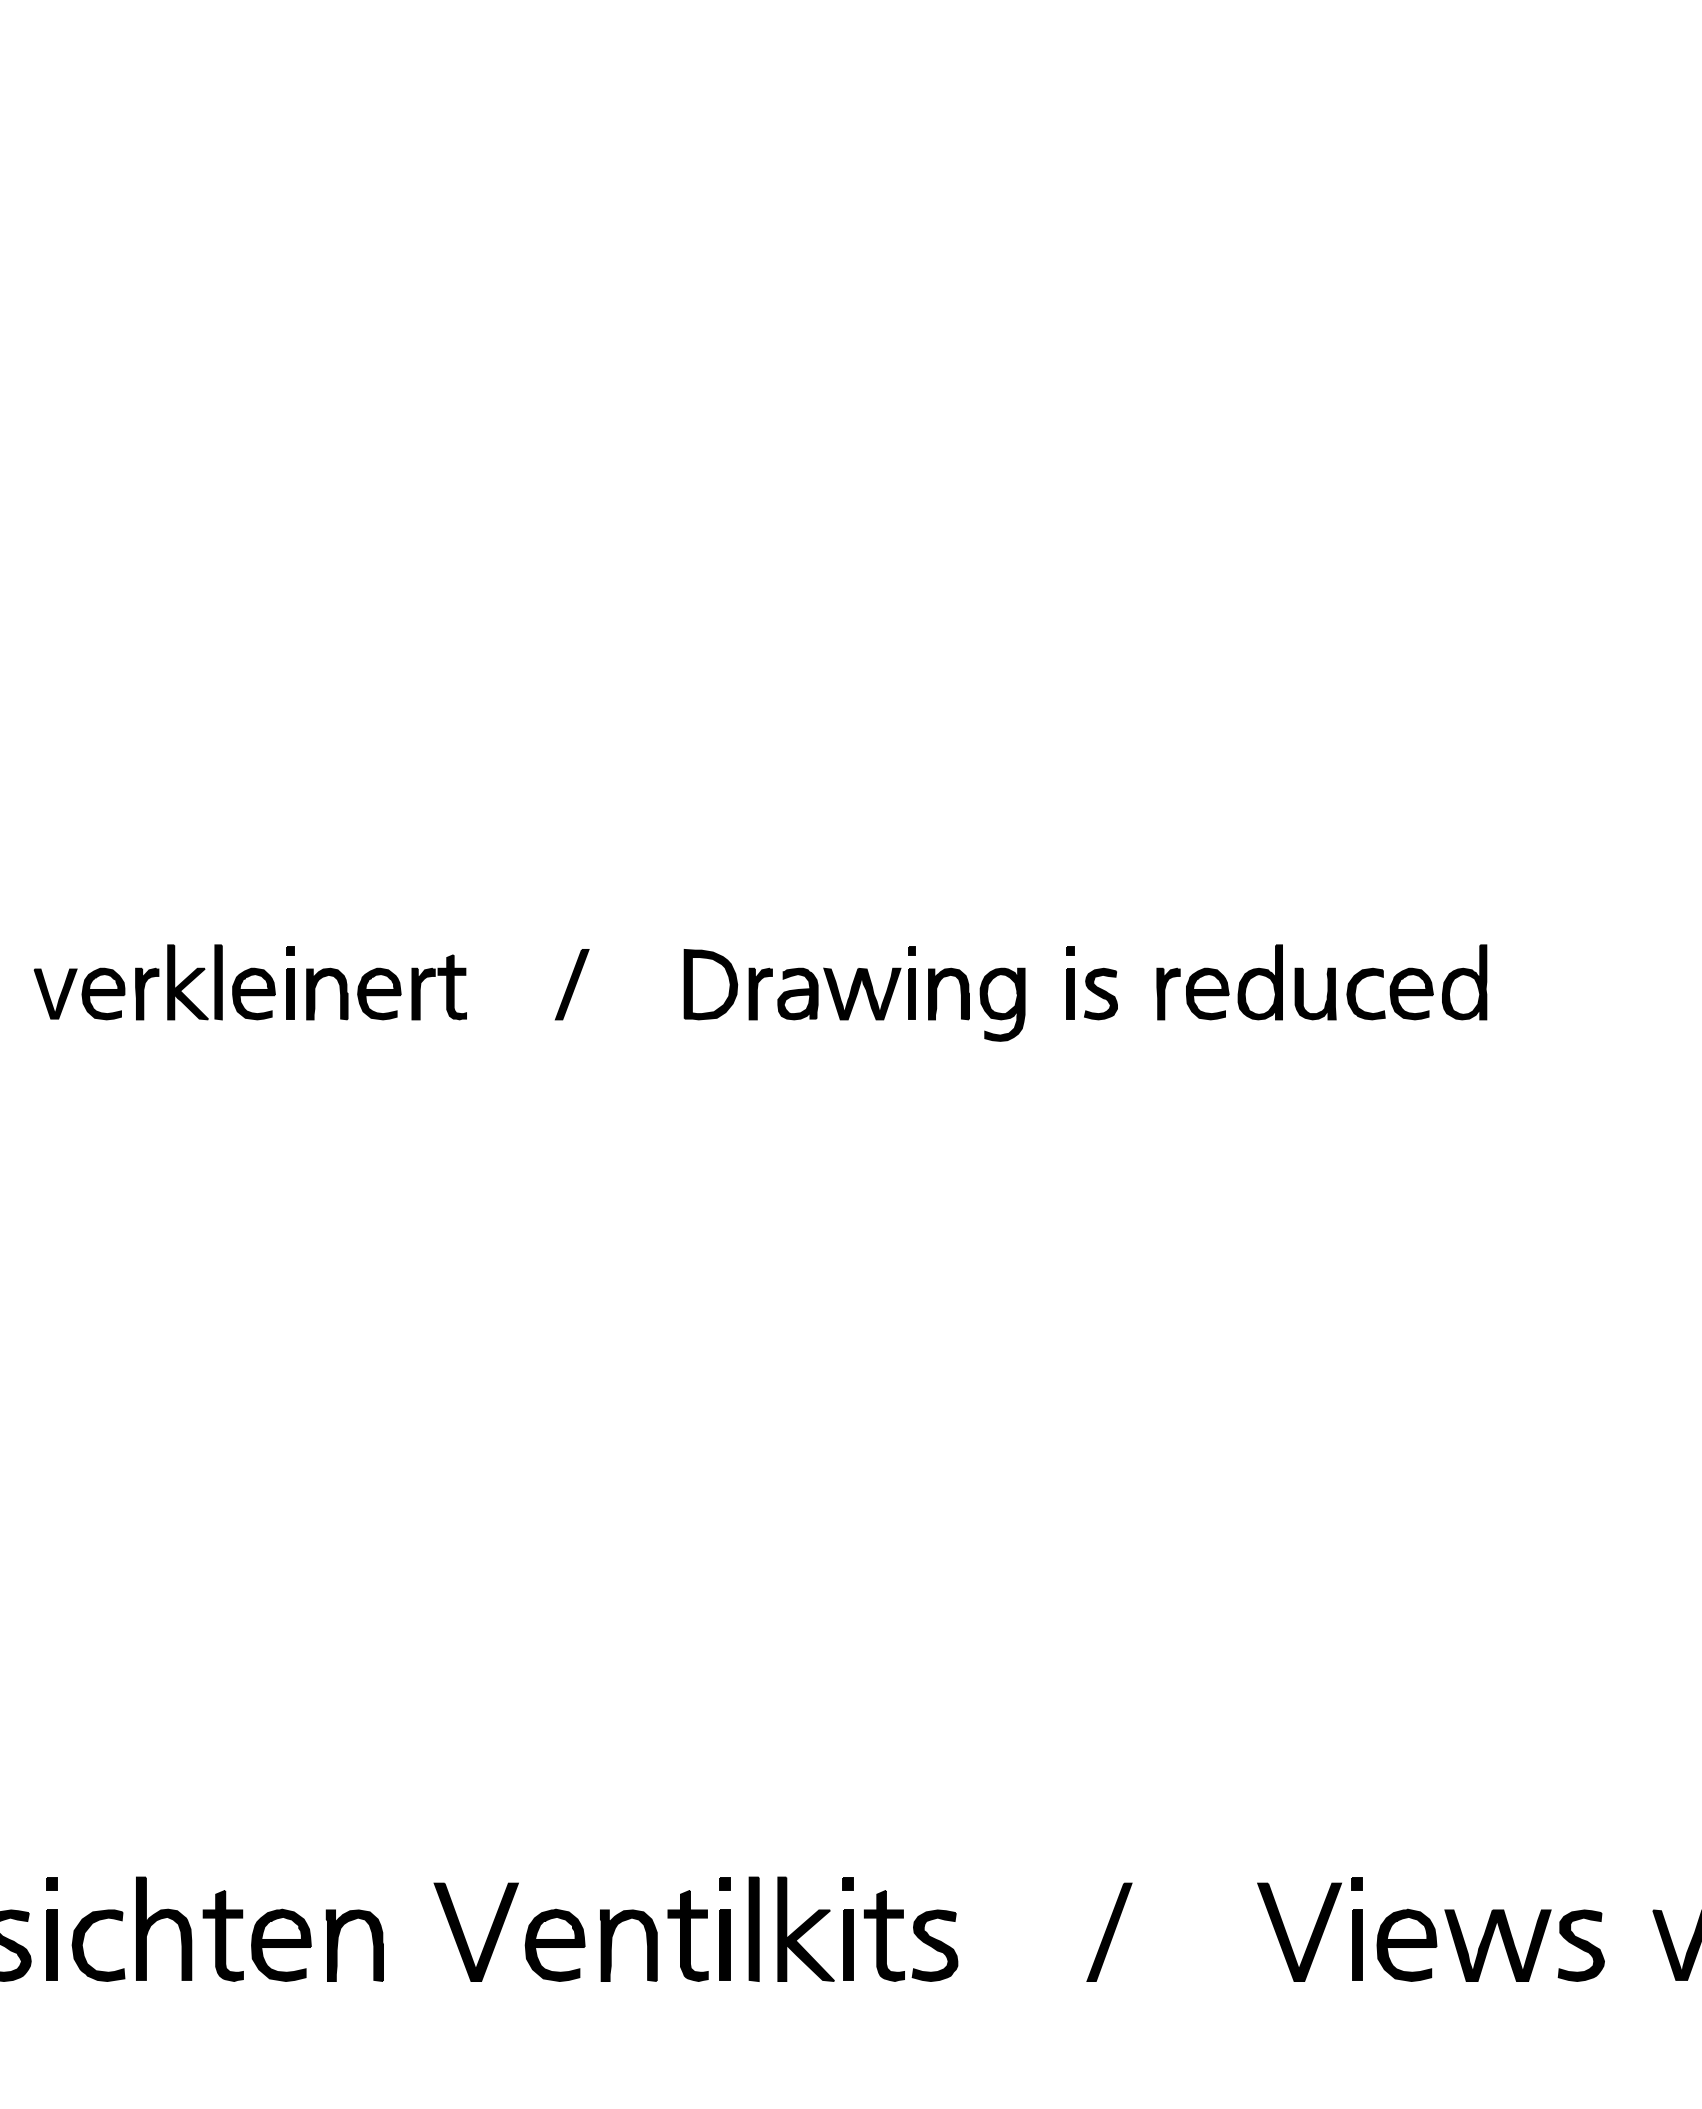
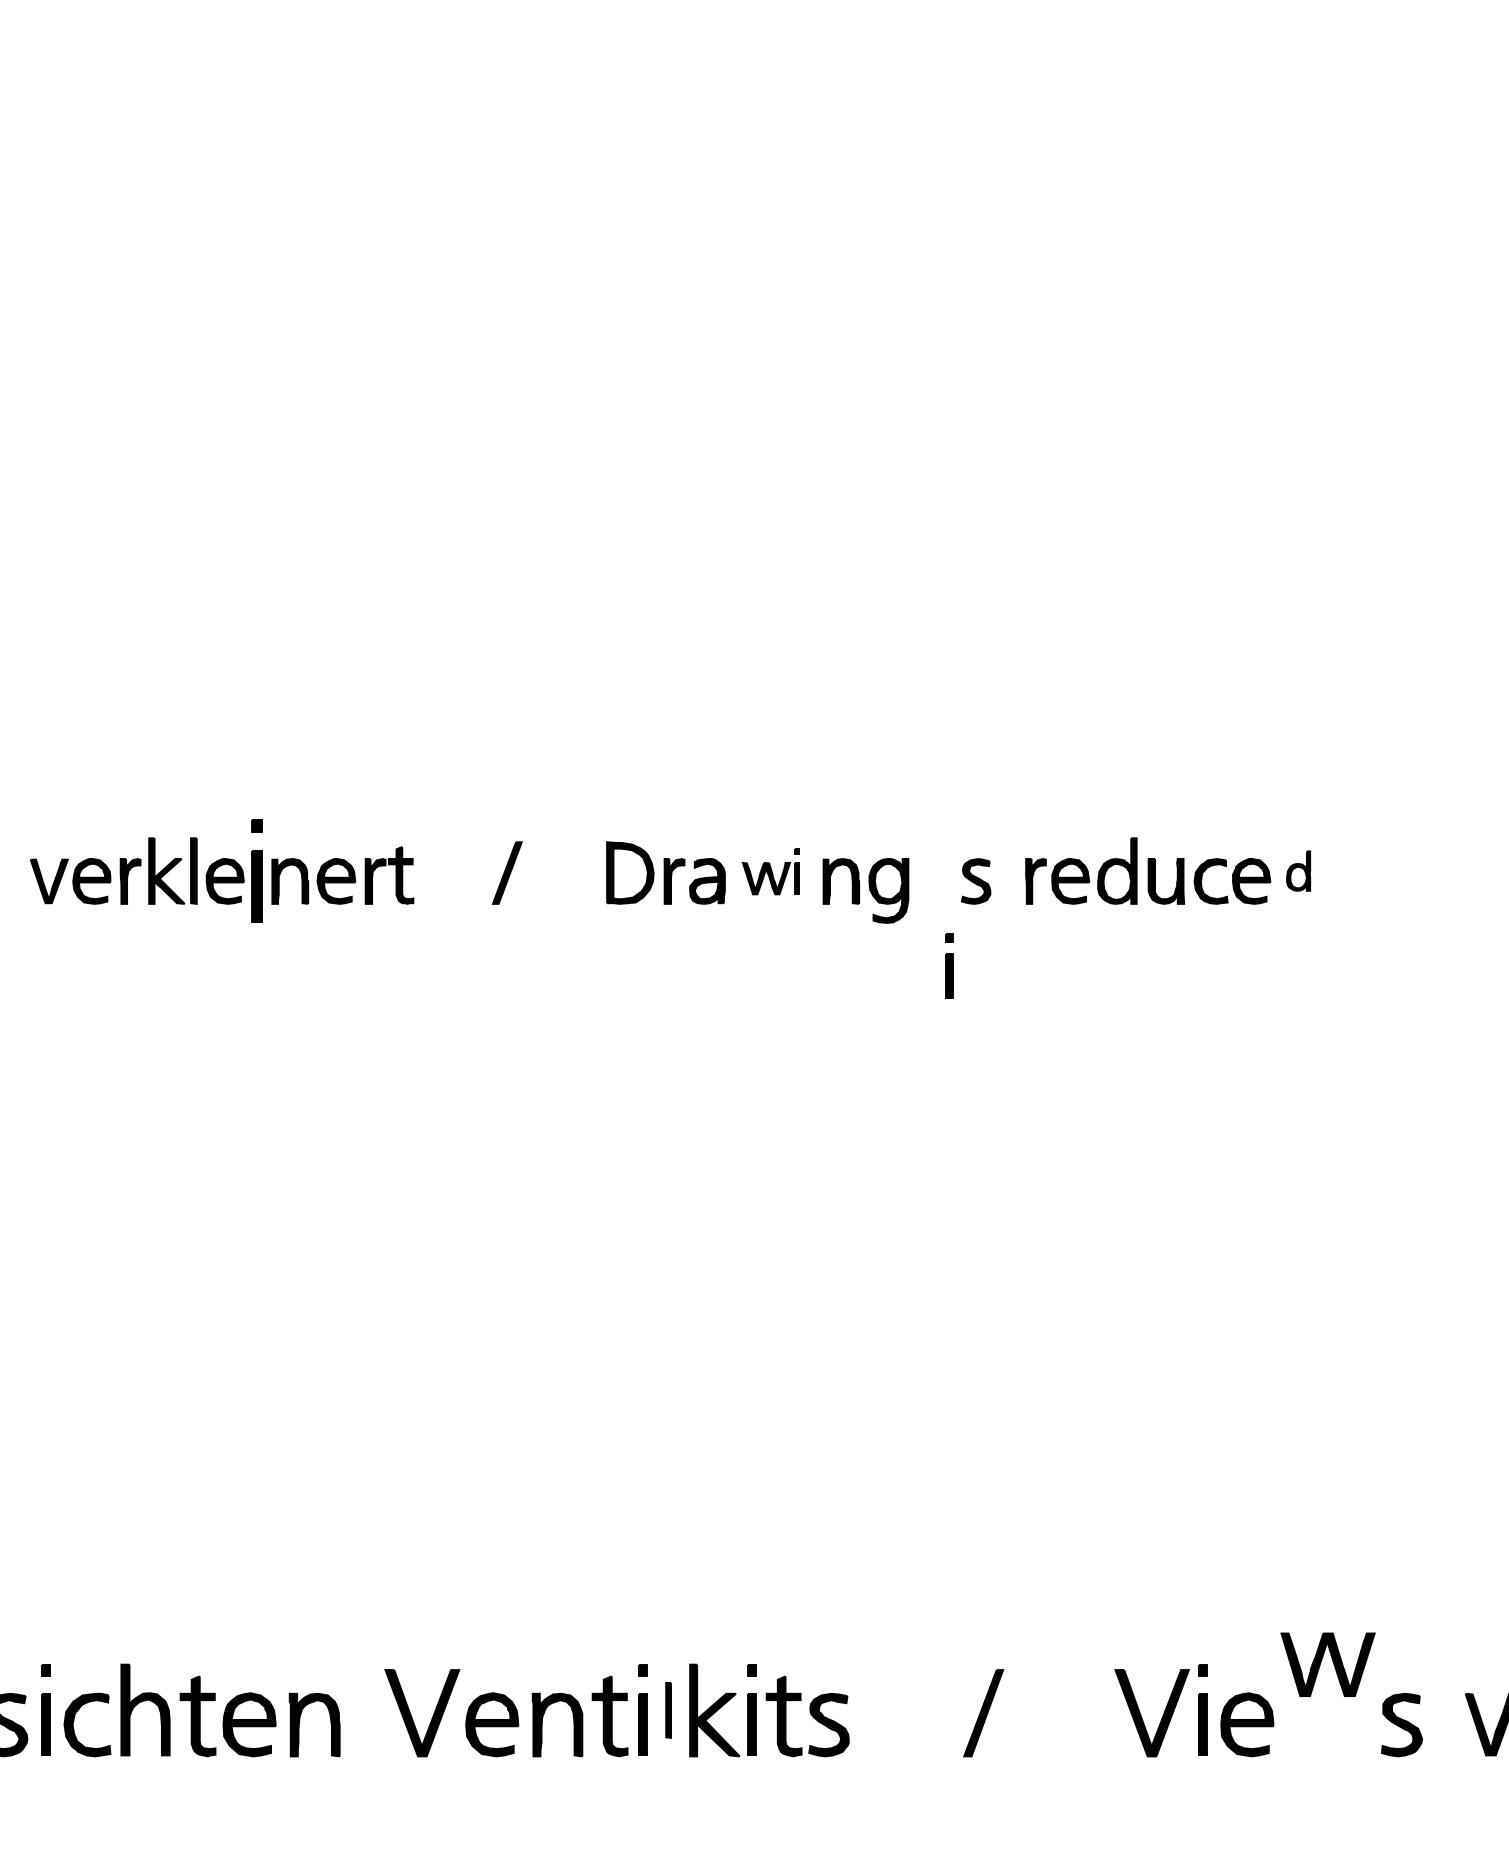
part: (290, 982) -> (257, 871), size x1.6
part: (1070, 982) -> (949, 966), moved
part: (1464, 982) -> (1298, 871), size x0.6
part: (869, 983) -> (770, 872), size x0.7
part: (753, 1928) -> (668, 1709), size x0.6
part: (1503, 1943) -> (1332, 1662), moved

